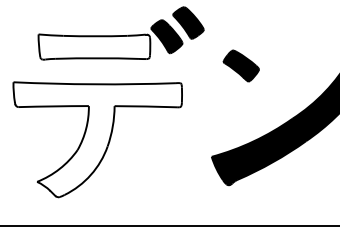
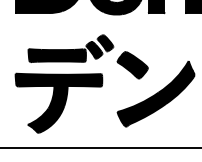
fill: (92, 46) -> (56, 55), added
part: (241, 66) -> (132, 65), size x1.67
fill: (96, 138) -> (58, 102), added

